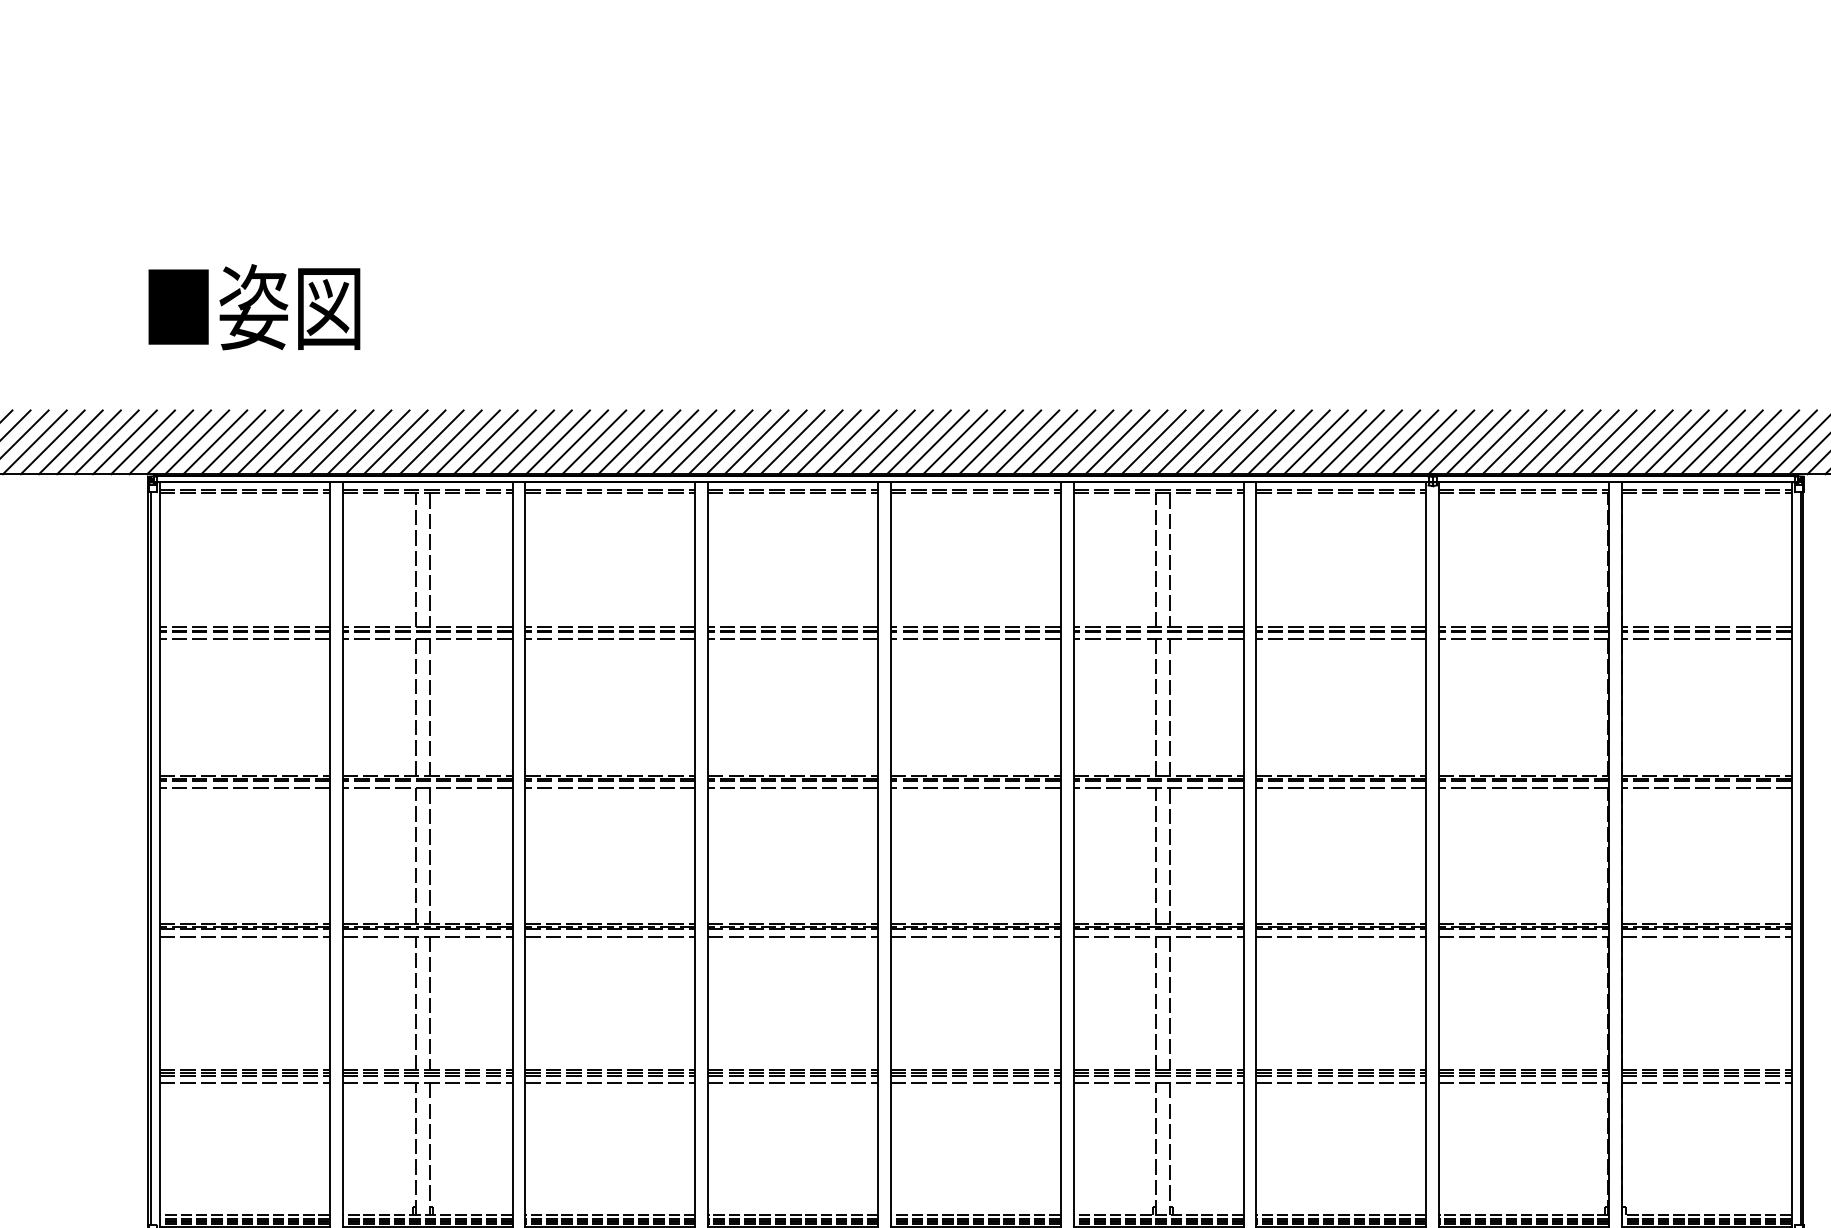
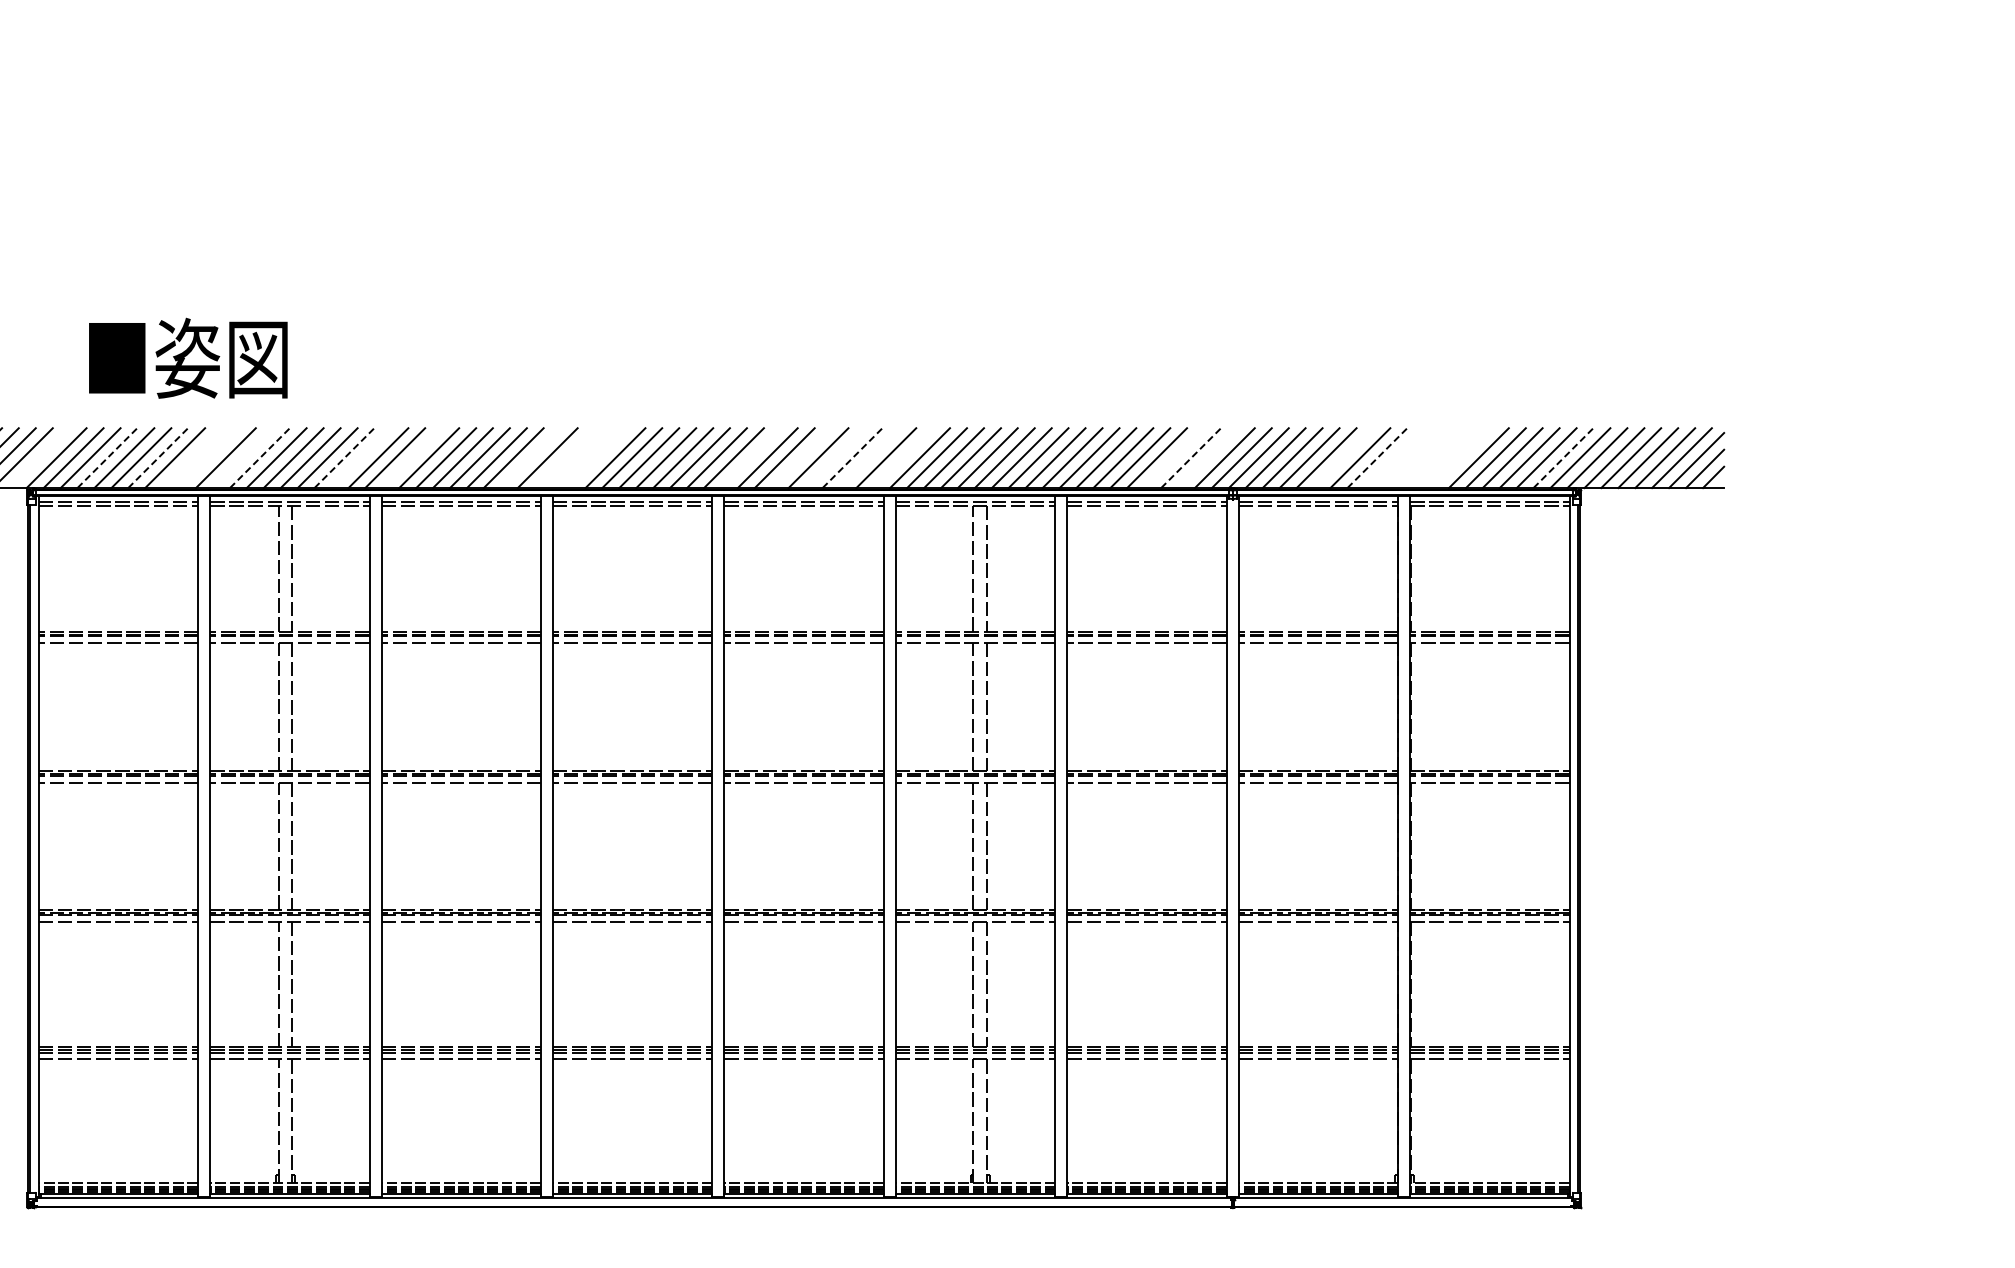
text: (254, 306) -> (188, 357), moved
line: (233, 441) -> (107, 457), solid -> dashed
line: (287, 441) -> (158, 457), solid -> dashed
line: (396, 441) -> (260, 457), solid -> dashed
line: (485, 441) -> (344, 457), solid -> dashed
line: (1027, 441) -> (852, 457), solid -> dashed
line: (1388, 441) -> (1191, 457), solid -> dashed
line: (1586, 441) -> (1377, 457), solid -> dashed
line: (1785, 441) -> (1563, 457), solid -> dashed
line: (160, 442) -> (39, 458), removed
line: (323, 442) -> (192, 458), removed
line: (341, 442) -> (209, 458), removed
line: (377, 442) -> (242, 458), removed
line: (503, 442) -> (361, 458), removed
line: (558, 442) -> (412, 458), removed
line: (684, 442) -> (530, 458), removed
line: (720, 442) -> (564, 458), removed
line: (738, 442) -> (581, 458), removed
line: (756, 442) -> (598, 458), removed
line: (918, 442) -> (750, 458), removed
line: (972, 442) -> (801, 458), removed
line: (1009, 442) -> (835, 458), removed
line: (1045, 442) -> (869, 458), removed
line: (1081, 442) -> (903, 458), removed
line: (1370, 442) -> (1174, 458), removed
line: (1406, 442) -> (1208, 458), removed
line: (1550, 442) -> (1343, 458), removed
line: (1604, 442) -> (1394, 458), removed
line: (1623, 442) -> (1411, 458), removed
line: (1641, 442) -> (1428, 458), removed
line: (1659, 442) -> (1445, 458), removed
line: (1676, 442) -> (1461, 458), removed

